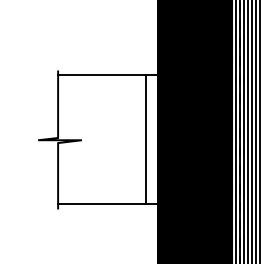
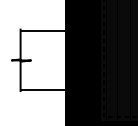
line: (145, 138) -> (60, 59), removed

